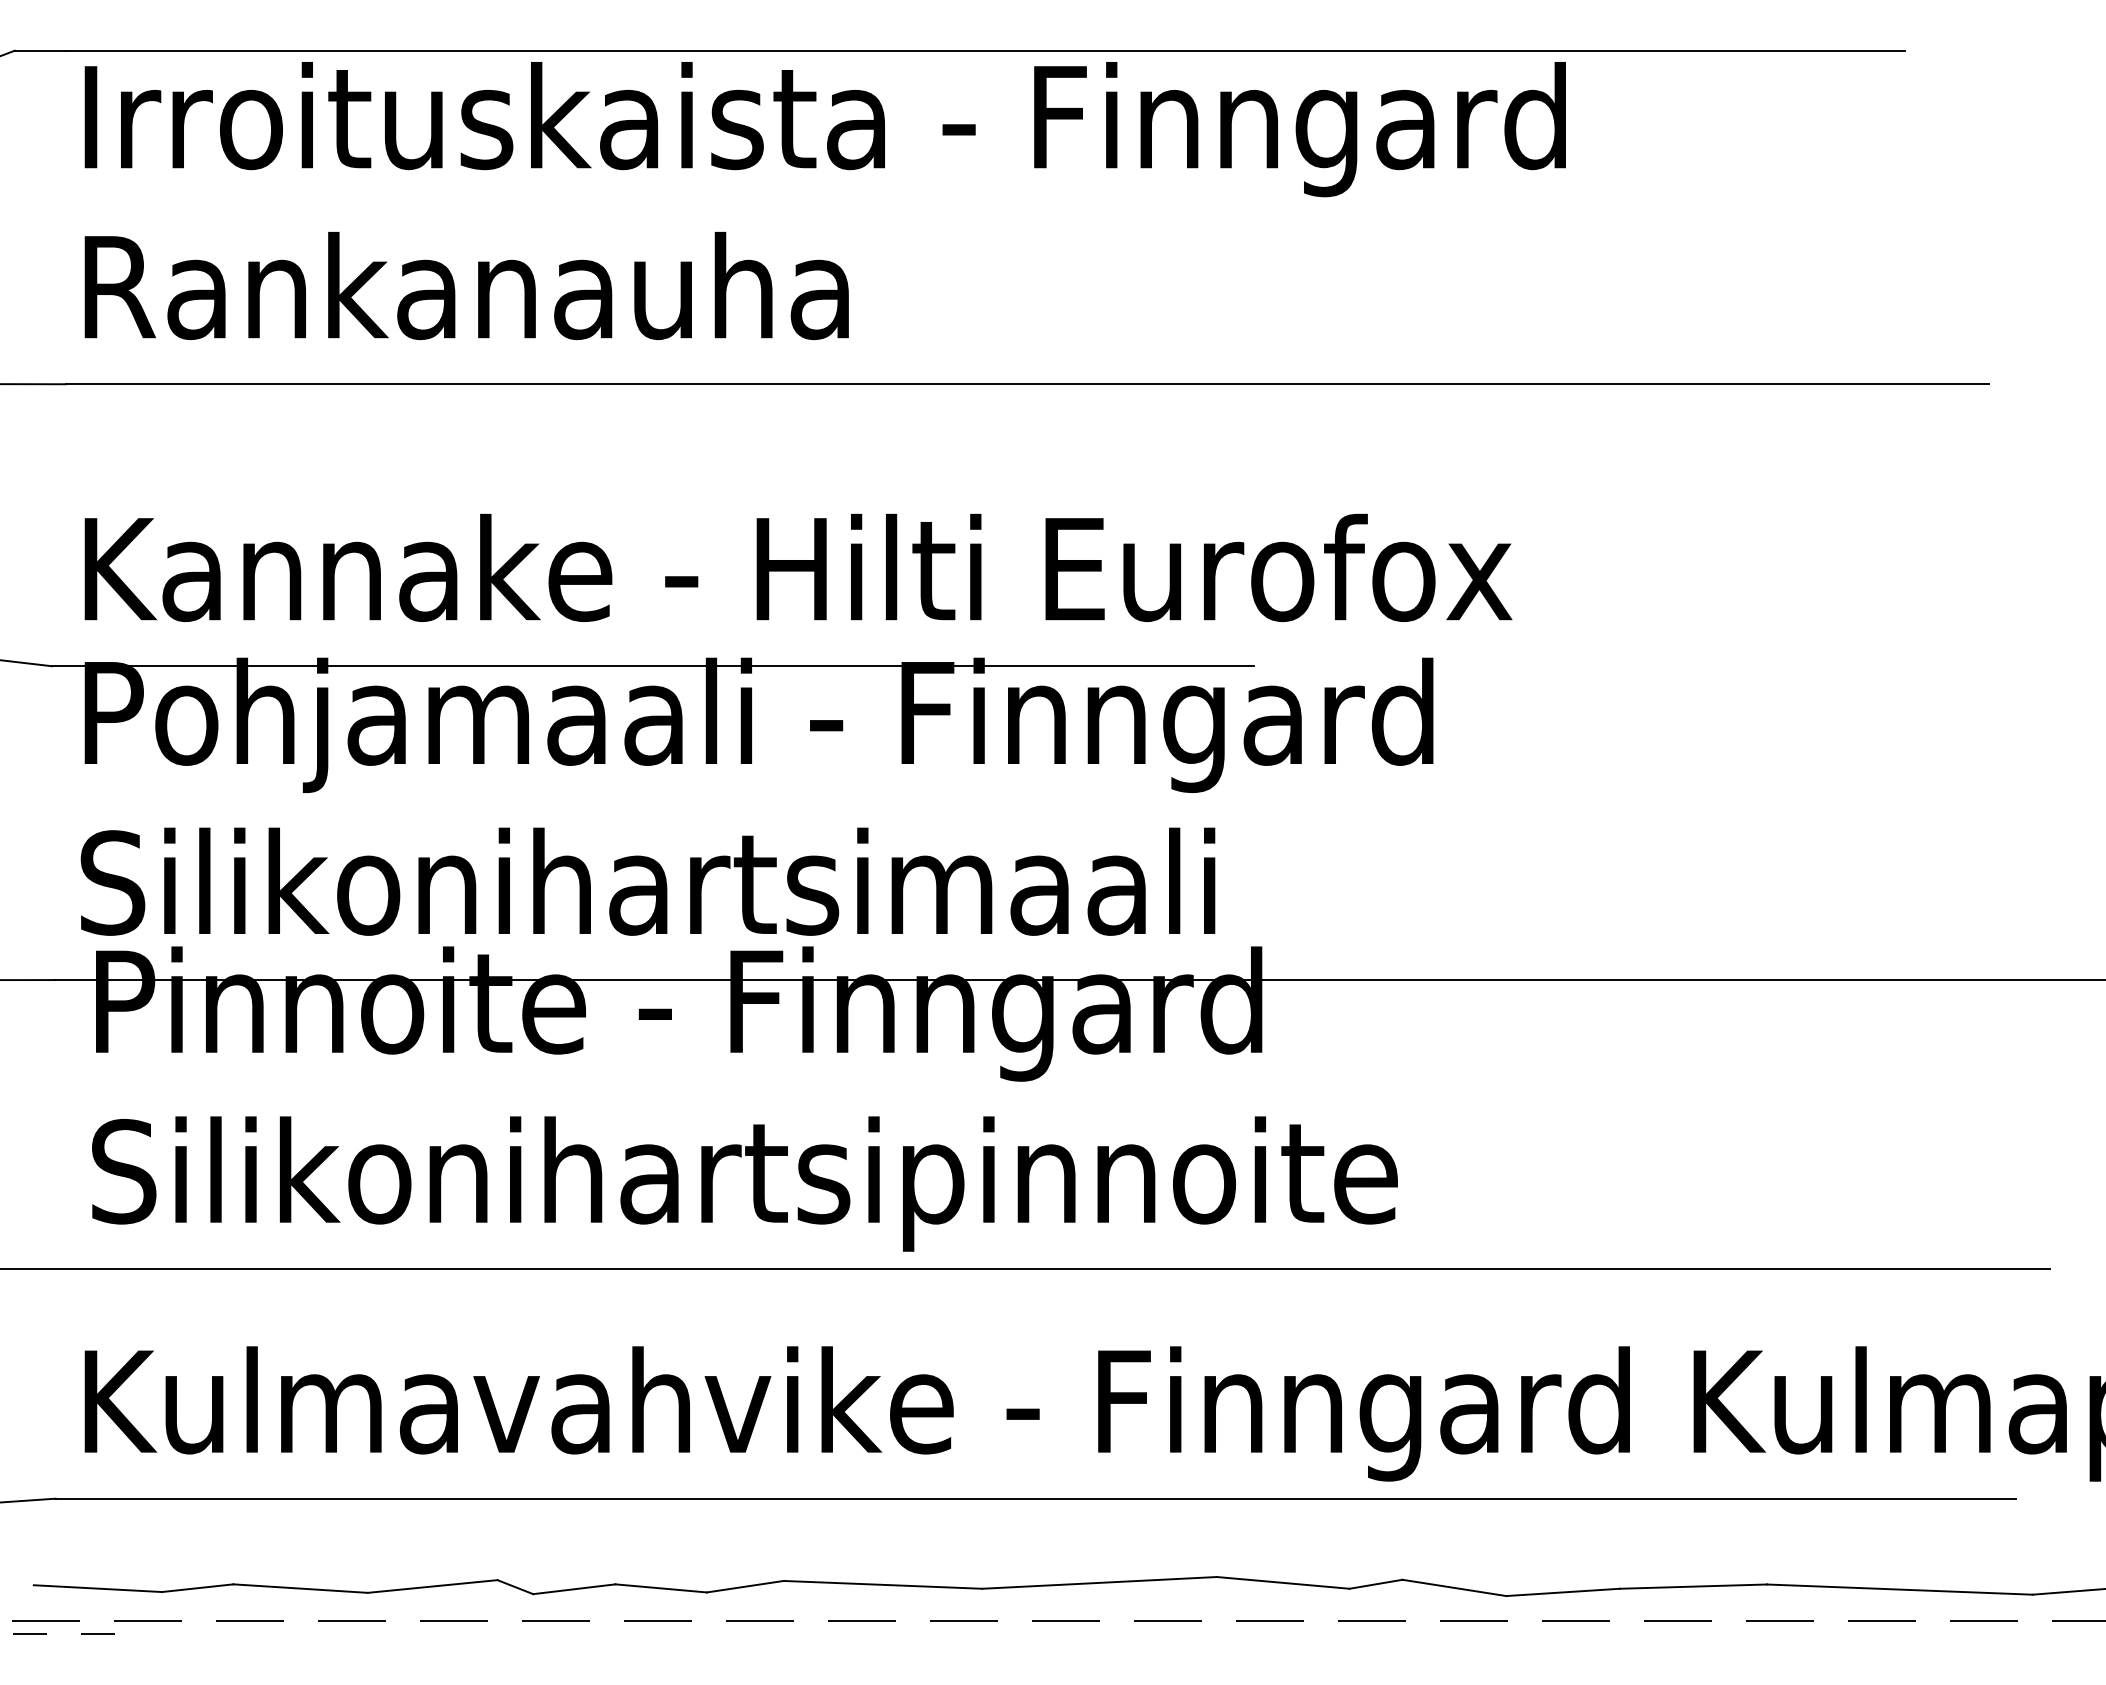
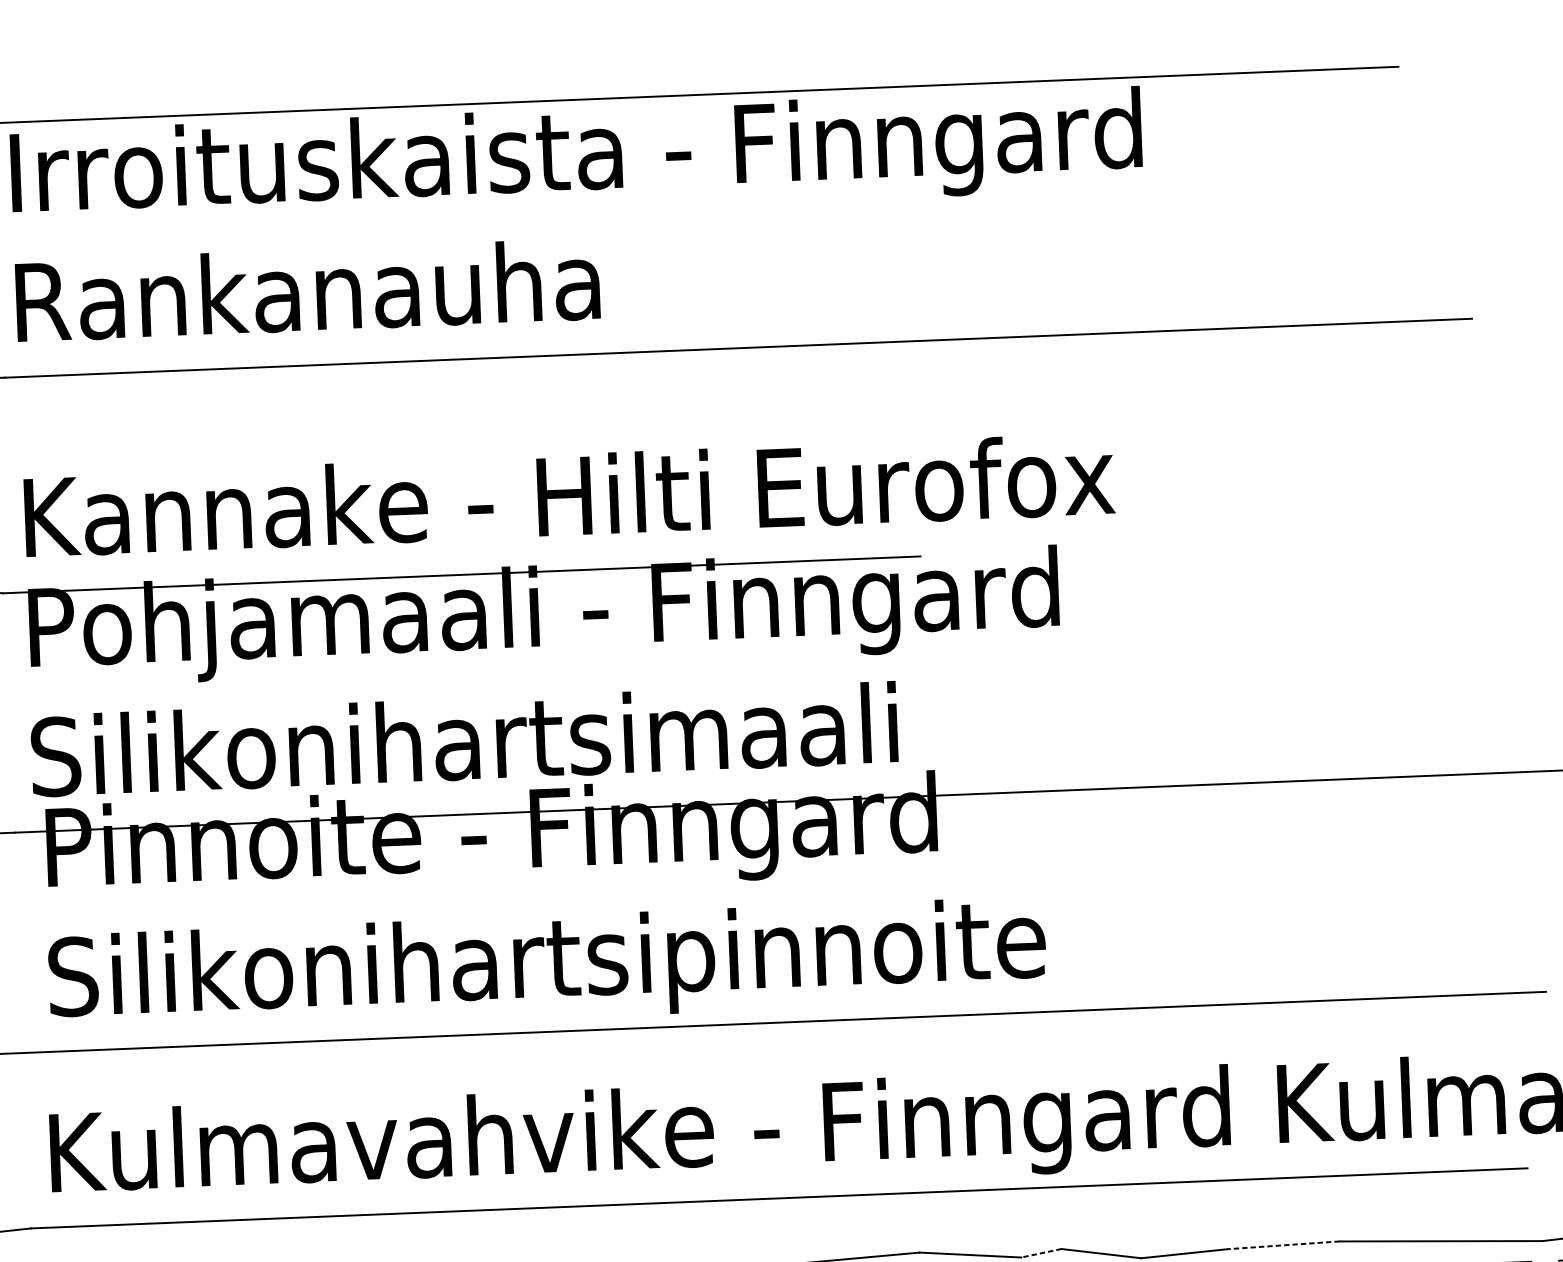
line: (1376, 1584) -> (1041, 1253), solid -> dashed
line: (1693, 1586) -> (1283, 1245), solid -> dashed

